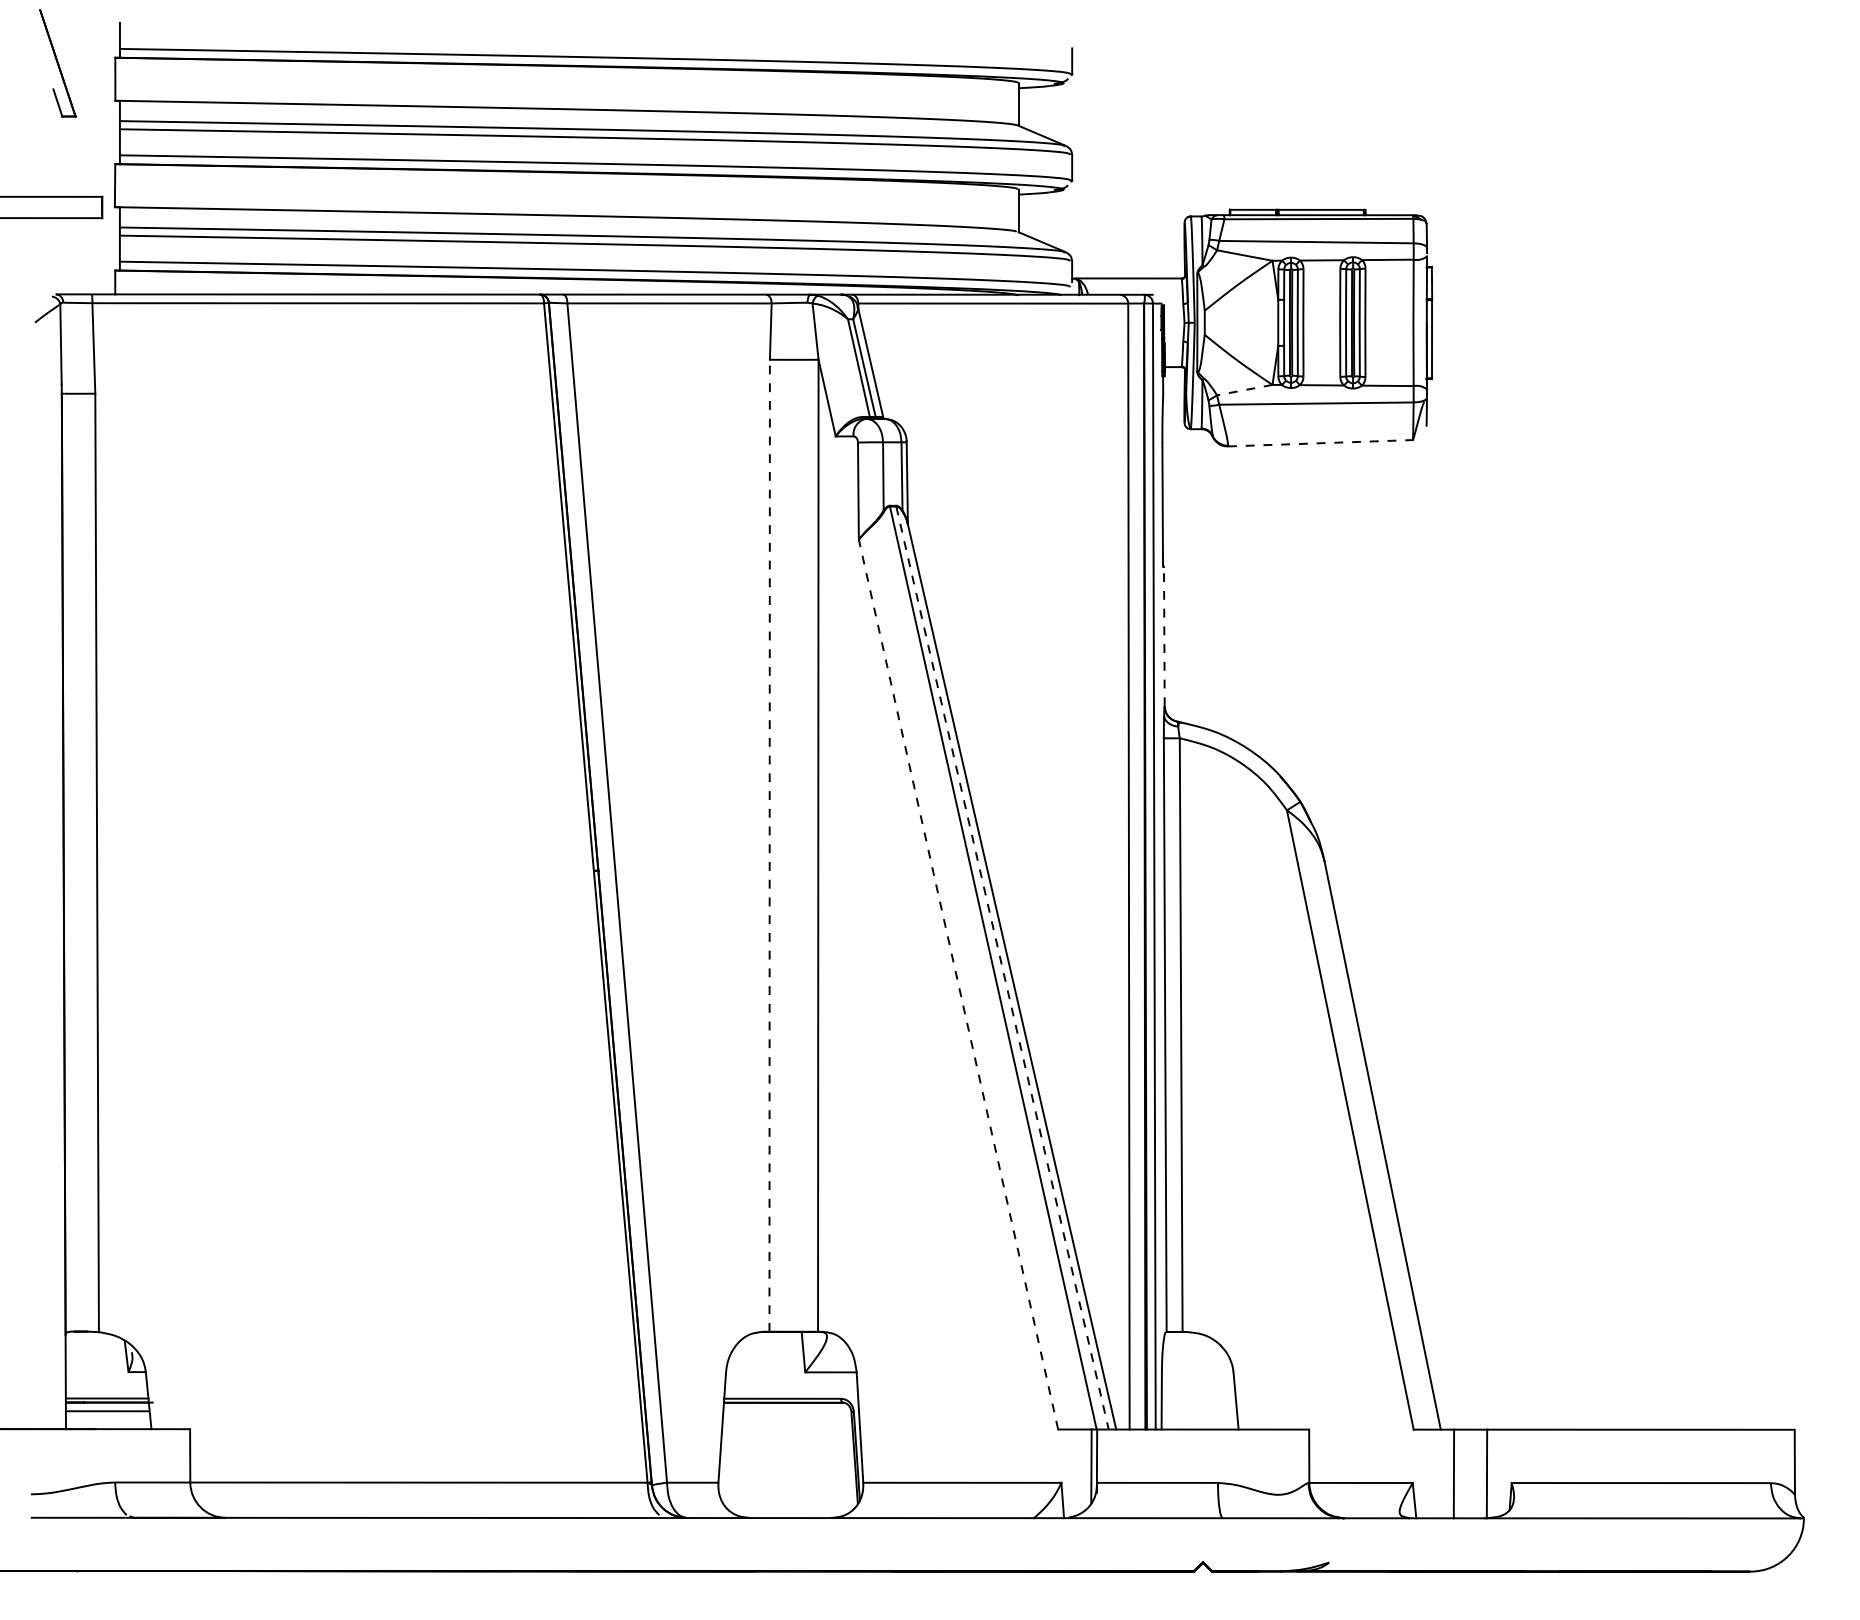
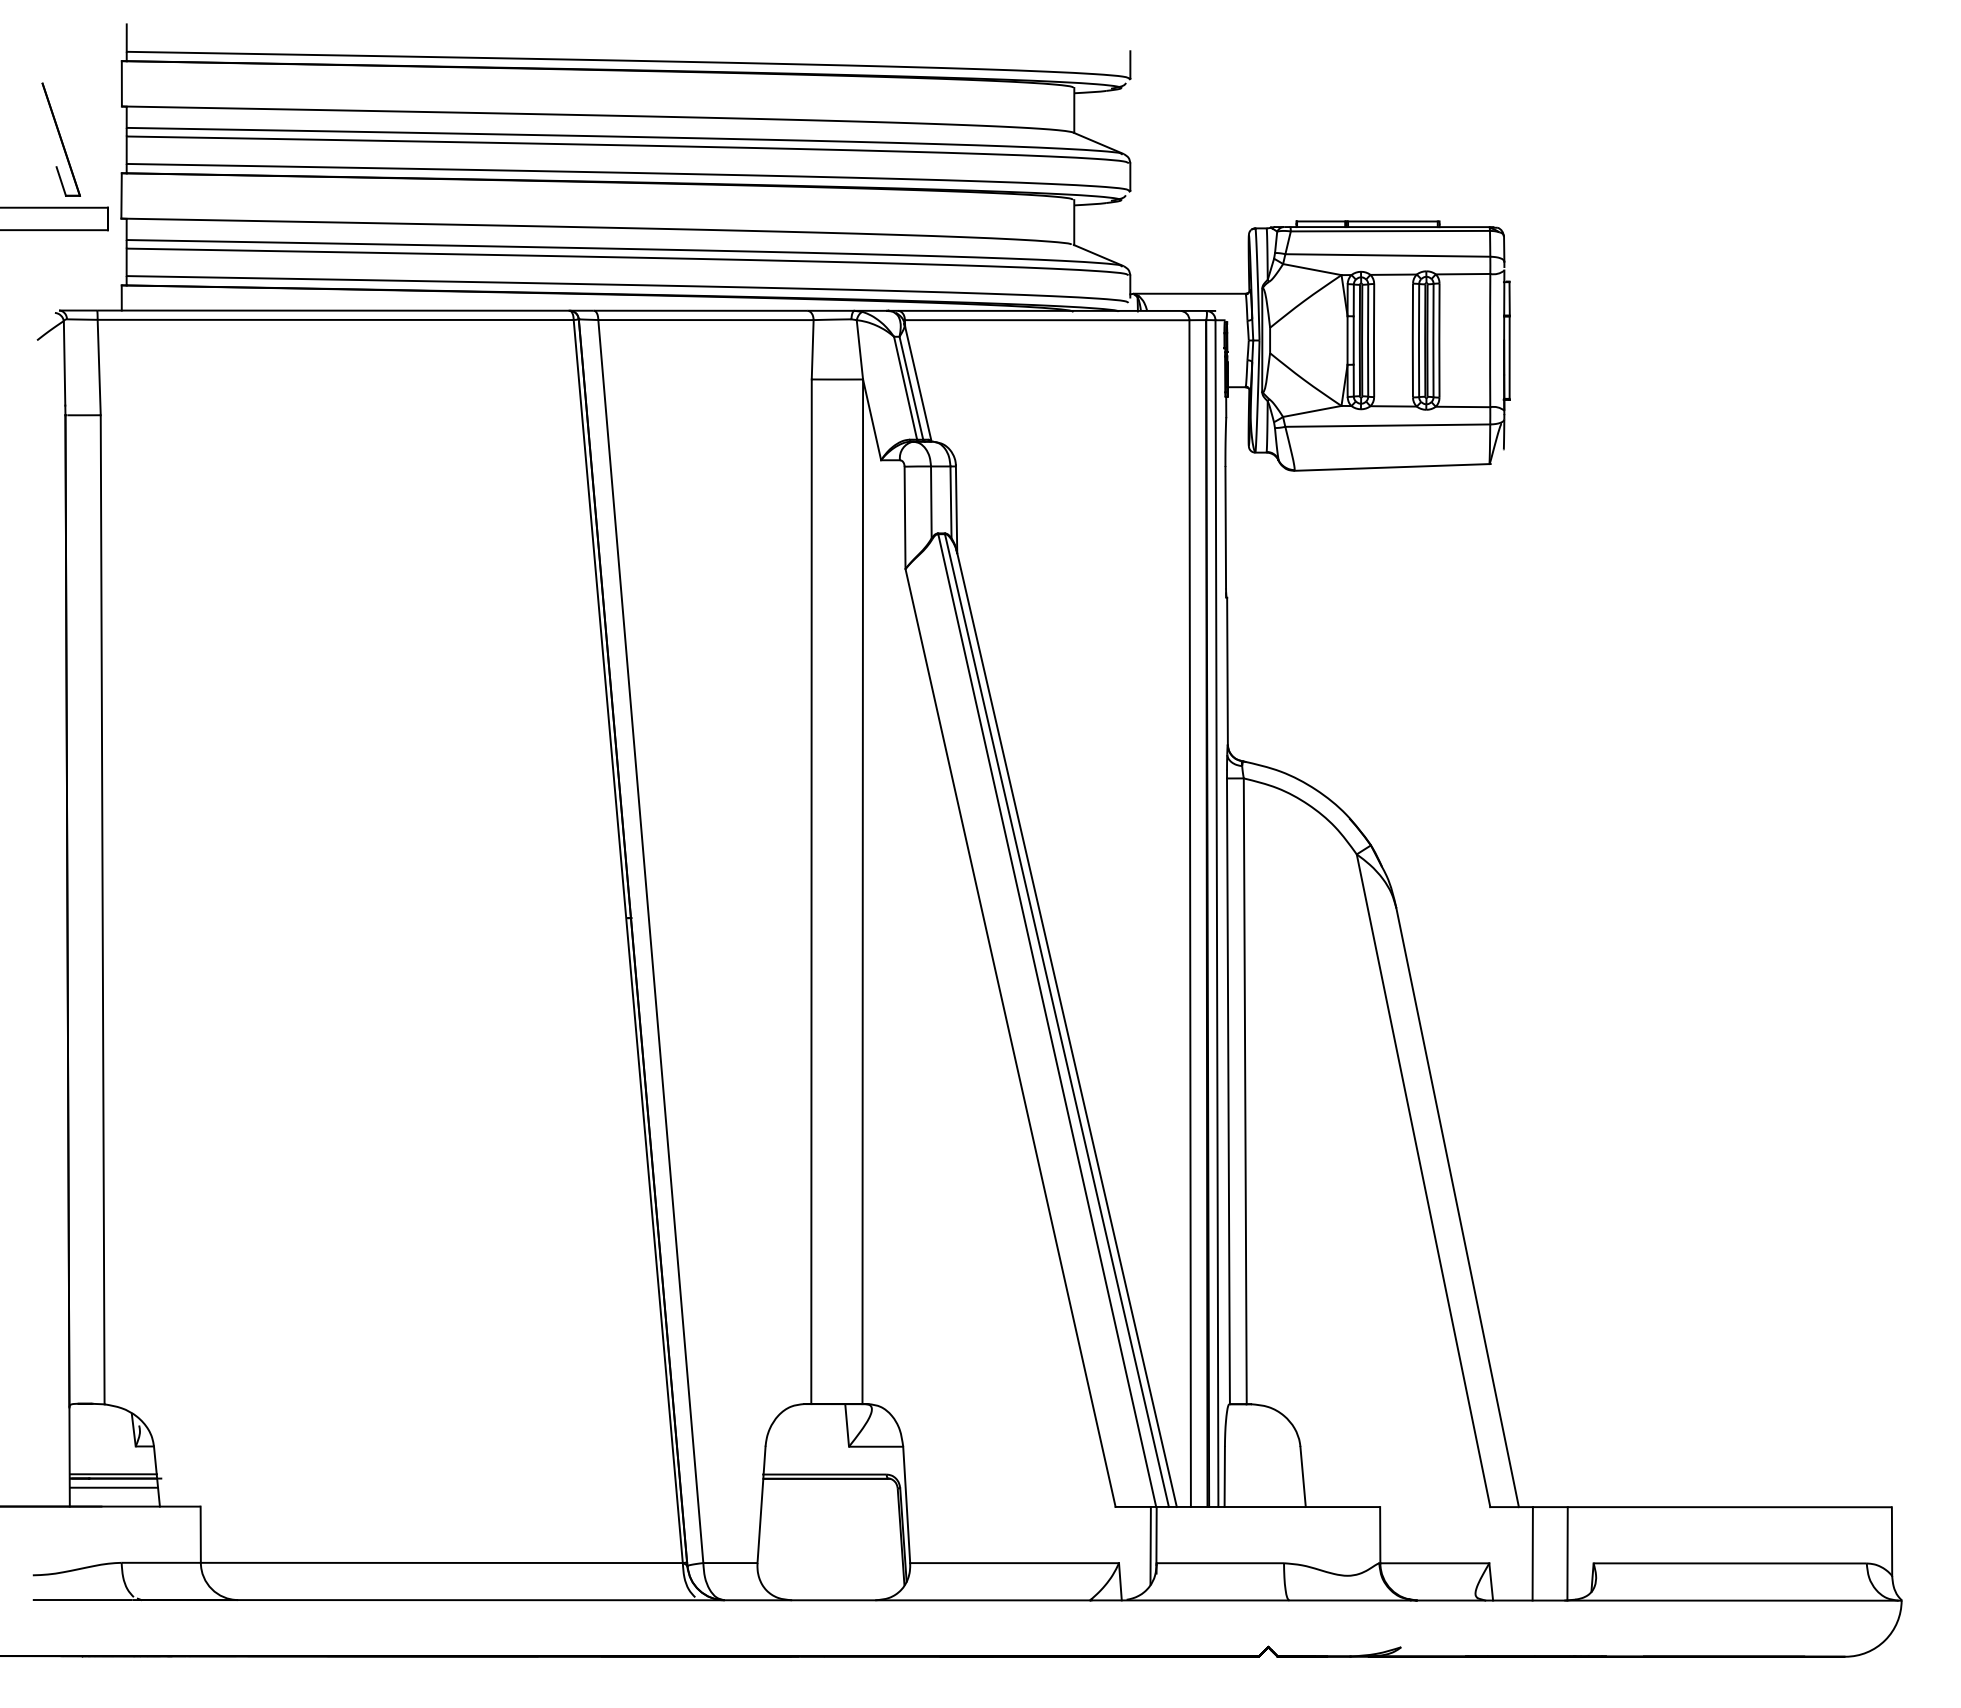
part: (57, 63) -> (60, 139), moved
line: (1244, 390) -> (1311, 411), dashed -> solid
line: (1321, 443) -> (1393, 467), dashed -> solid
line: (1164, 636) -> (1227, 671), dashed -> solid
line: (769, 845) -> (811, 891), dashed -> solid
line: (1002, 968) -> (1056, 1021), dashed -> solid
line: (958, 984) -> (1010, 1037), dashed -> solid

